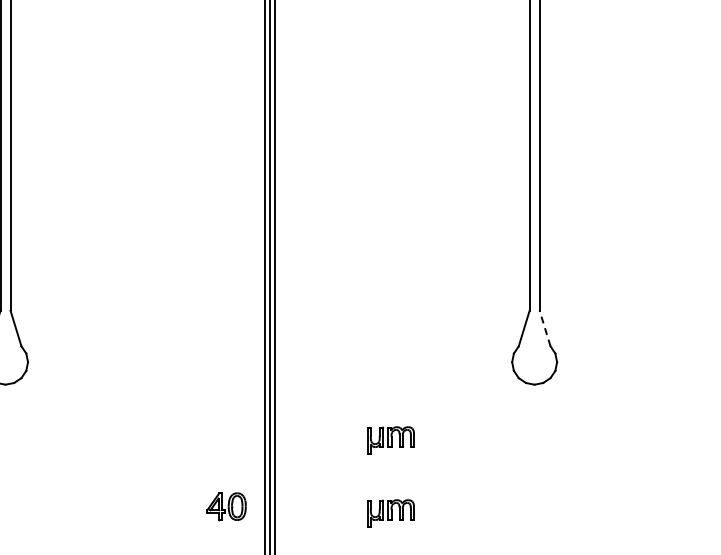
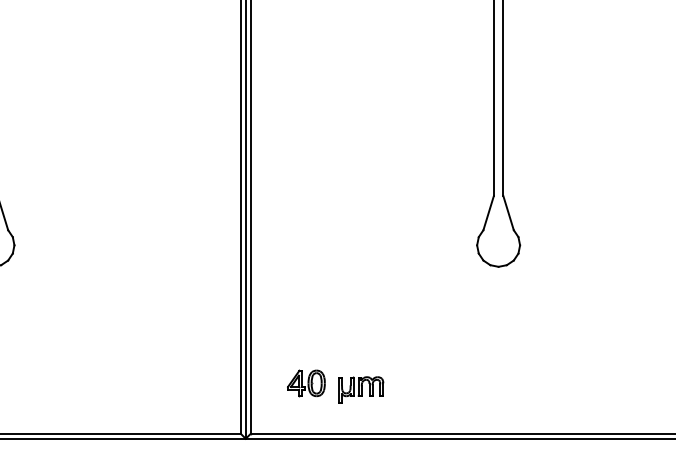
line: (545, 328) -> (508, 213), dashed -> solid
part: (390, 440) -> (360, 320), removed
part: (226, 506) -> (306, 383), moved

